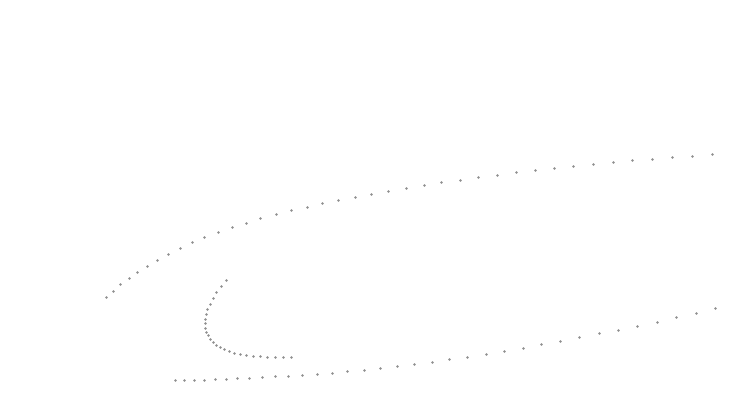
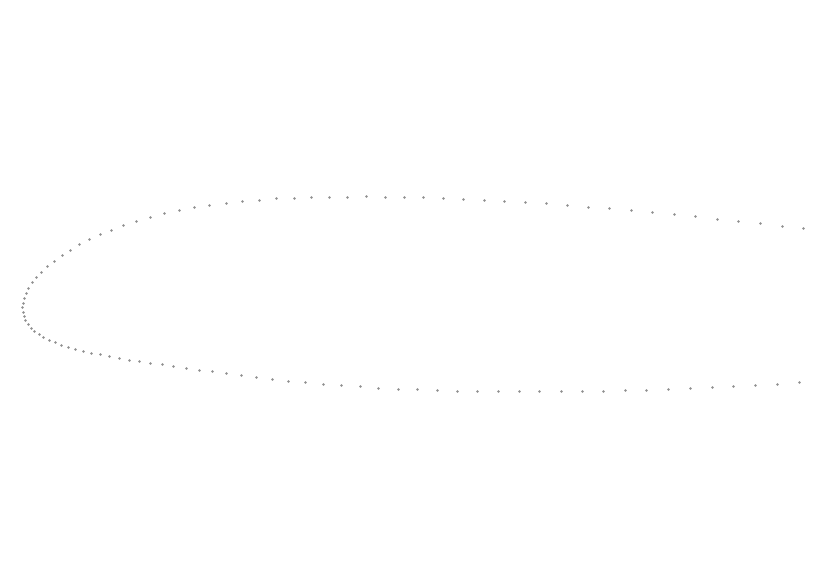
part: (240, 352) -> (55, 341), moved

